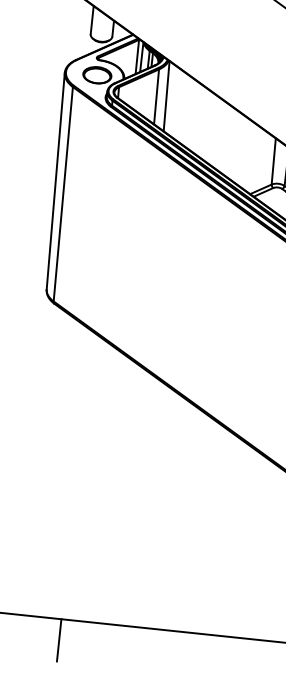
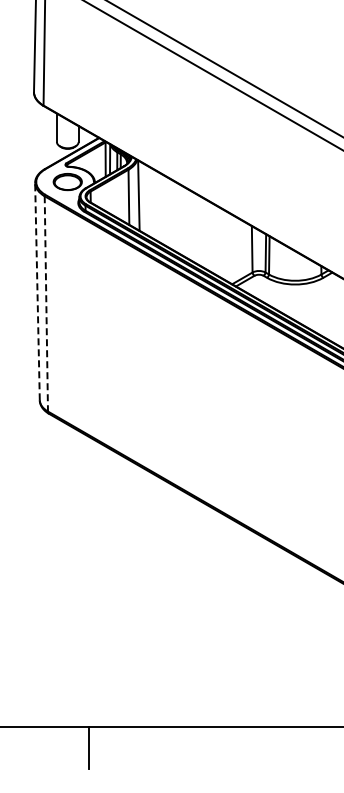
line: (55, 180) -> (37, 291), solid -> dashed
line: (63, 193) -> (46, 303), solid -> dashed

